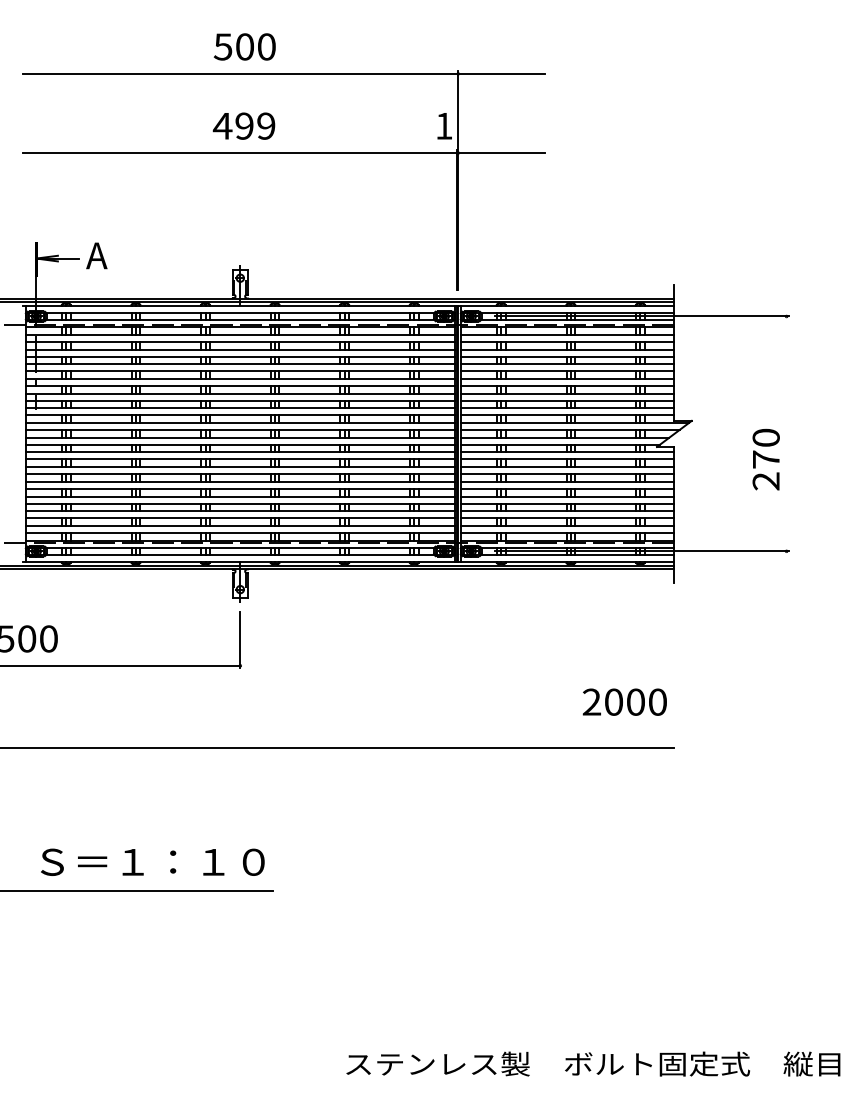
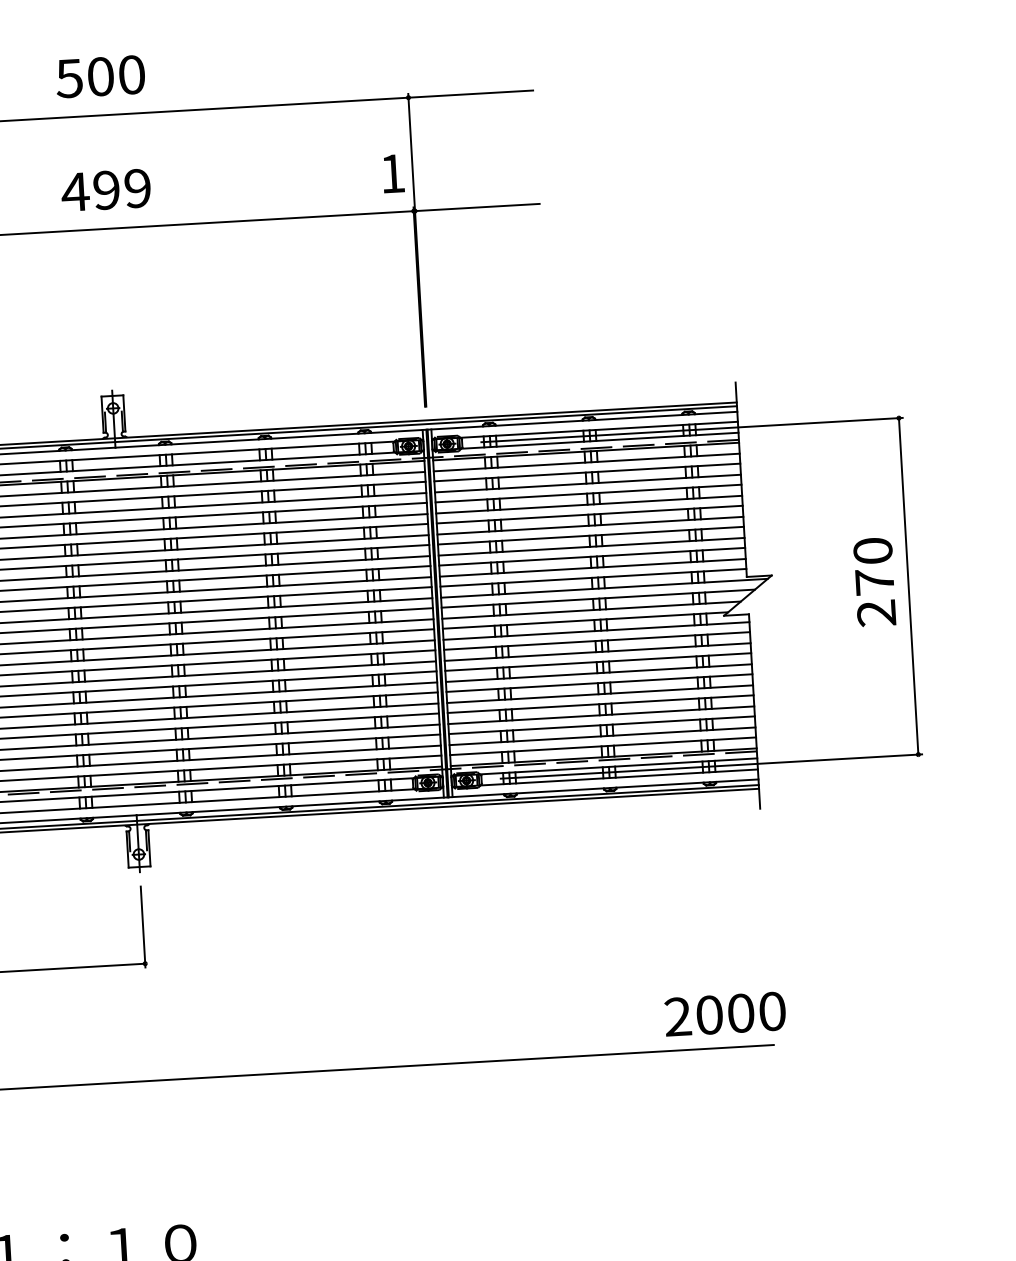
line: (786, 433) -> (908, 585), added
text: (765, 459) -> (873, 582), moved
text: (624, 701) -> (724, 1013), moved

